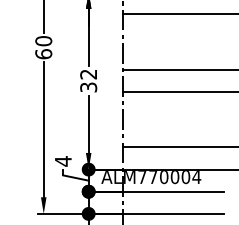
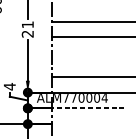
text: (88, 80) -> (27, 29), 32 -> 21
line: (173, 191) -> (88, 108), solid -> dashed
line: (173, 213) -> (88, 123), removed

